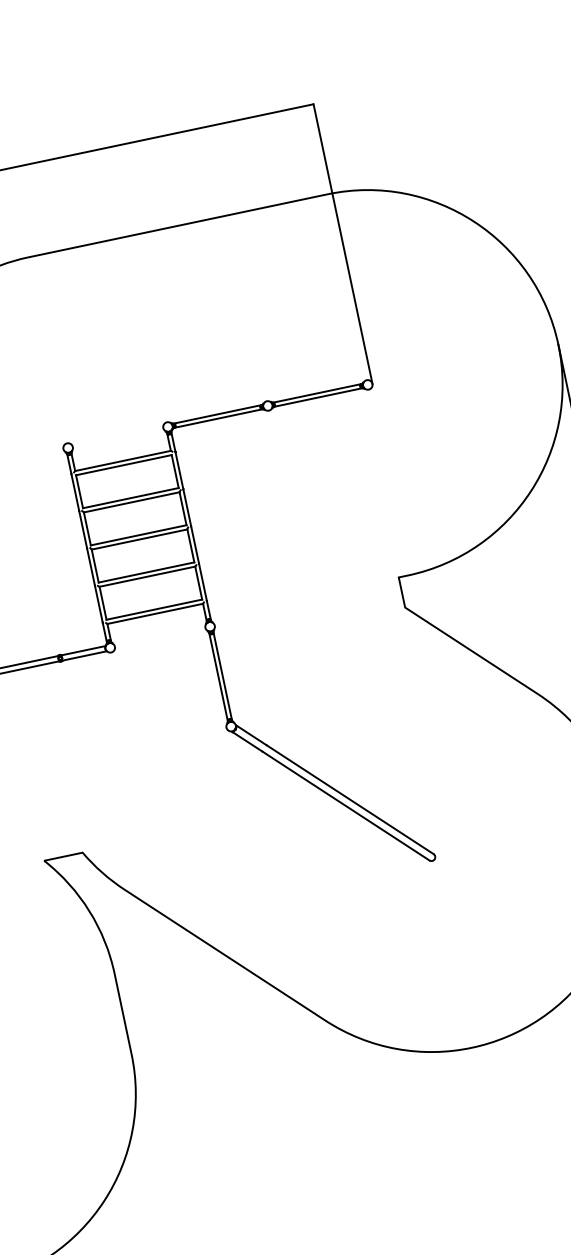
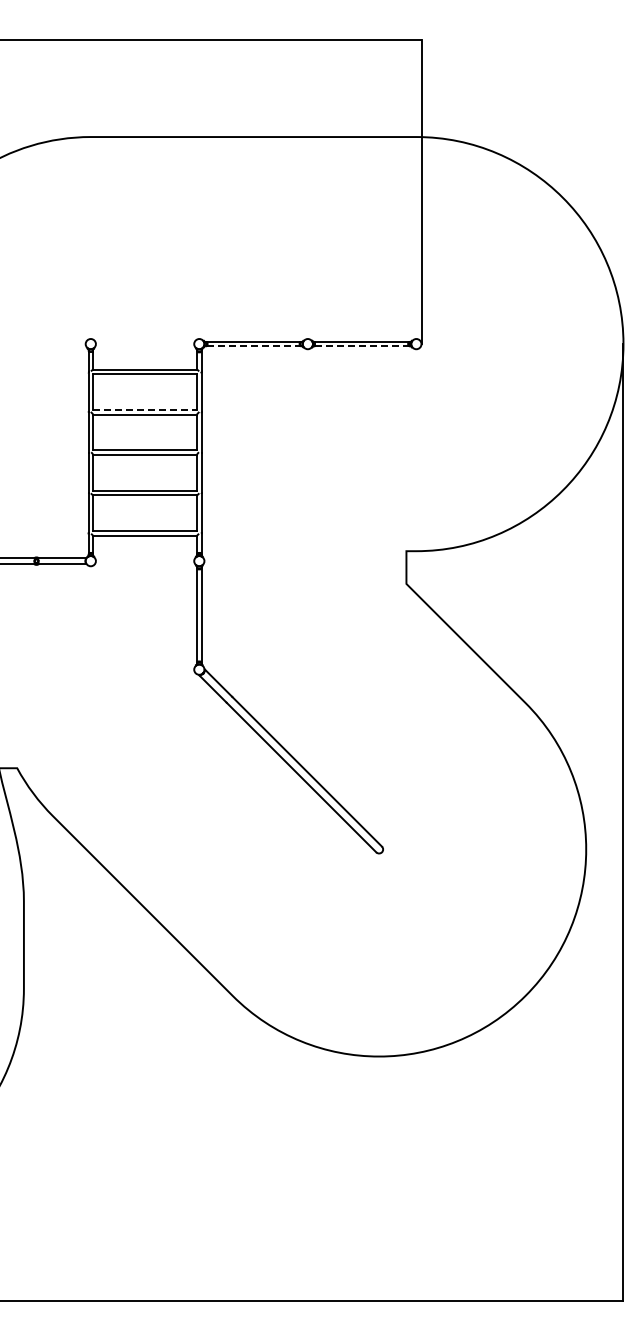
line: (318, 397) -> (362, 346), solid -> dashed
line: (218, 418) -> (253, 346), solid -> dashed
line: (131, 497) -> (145, 409), solid -> dashed

